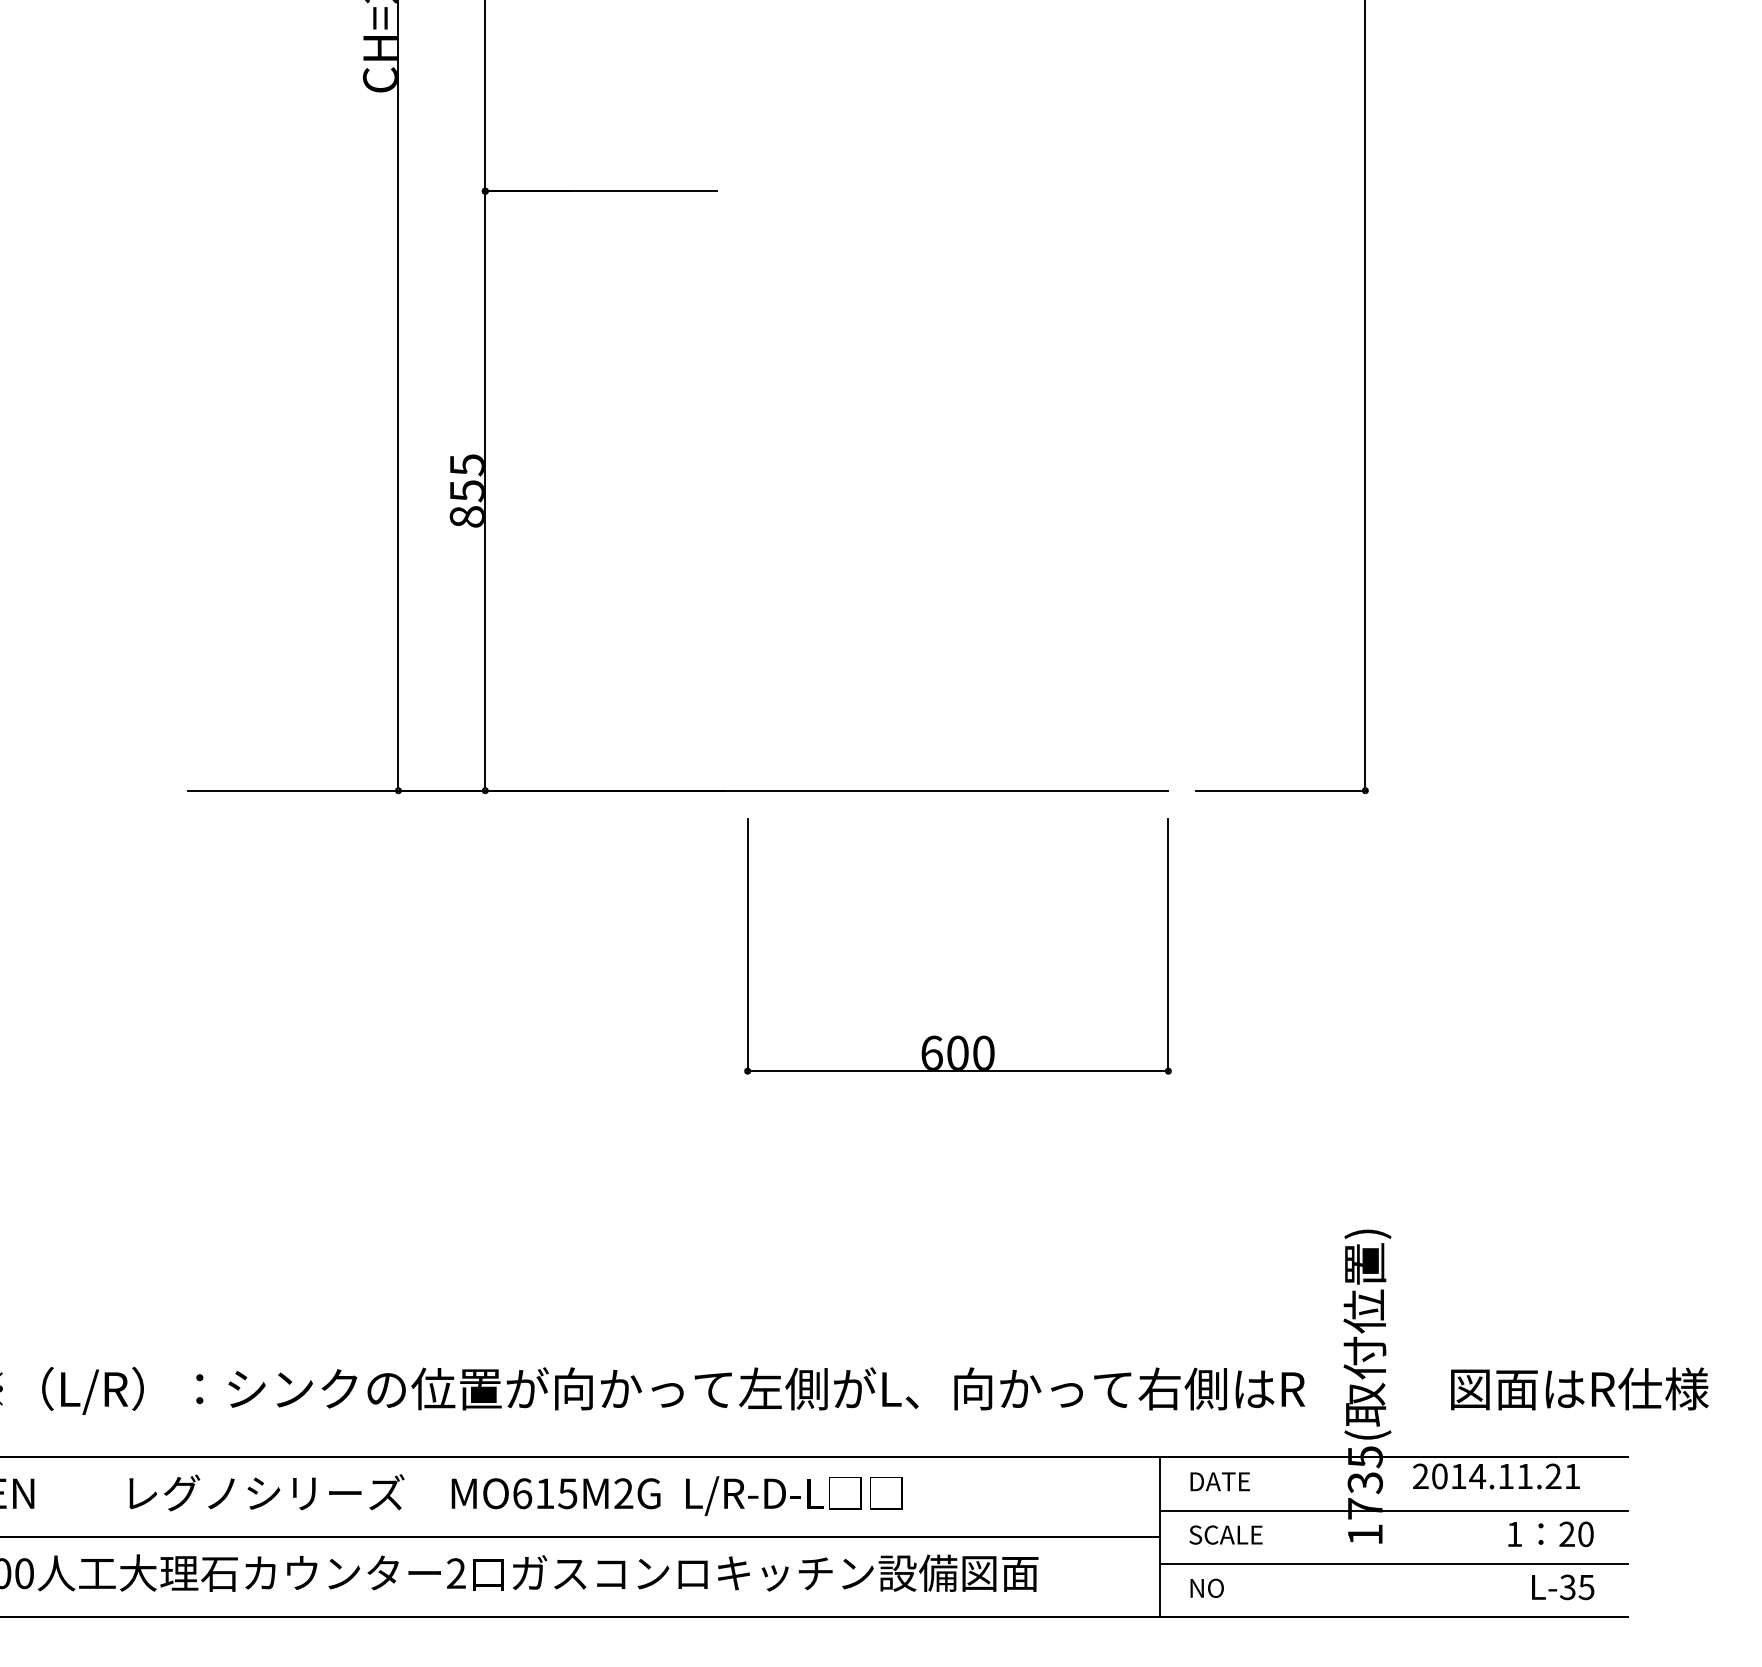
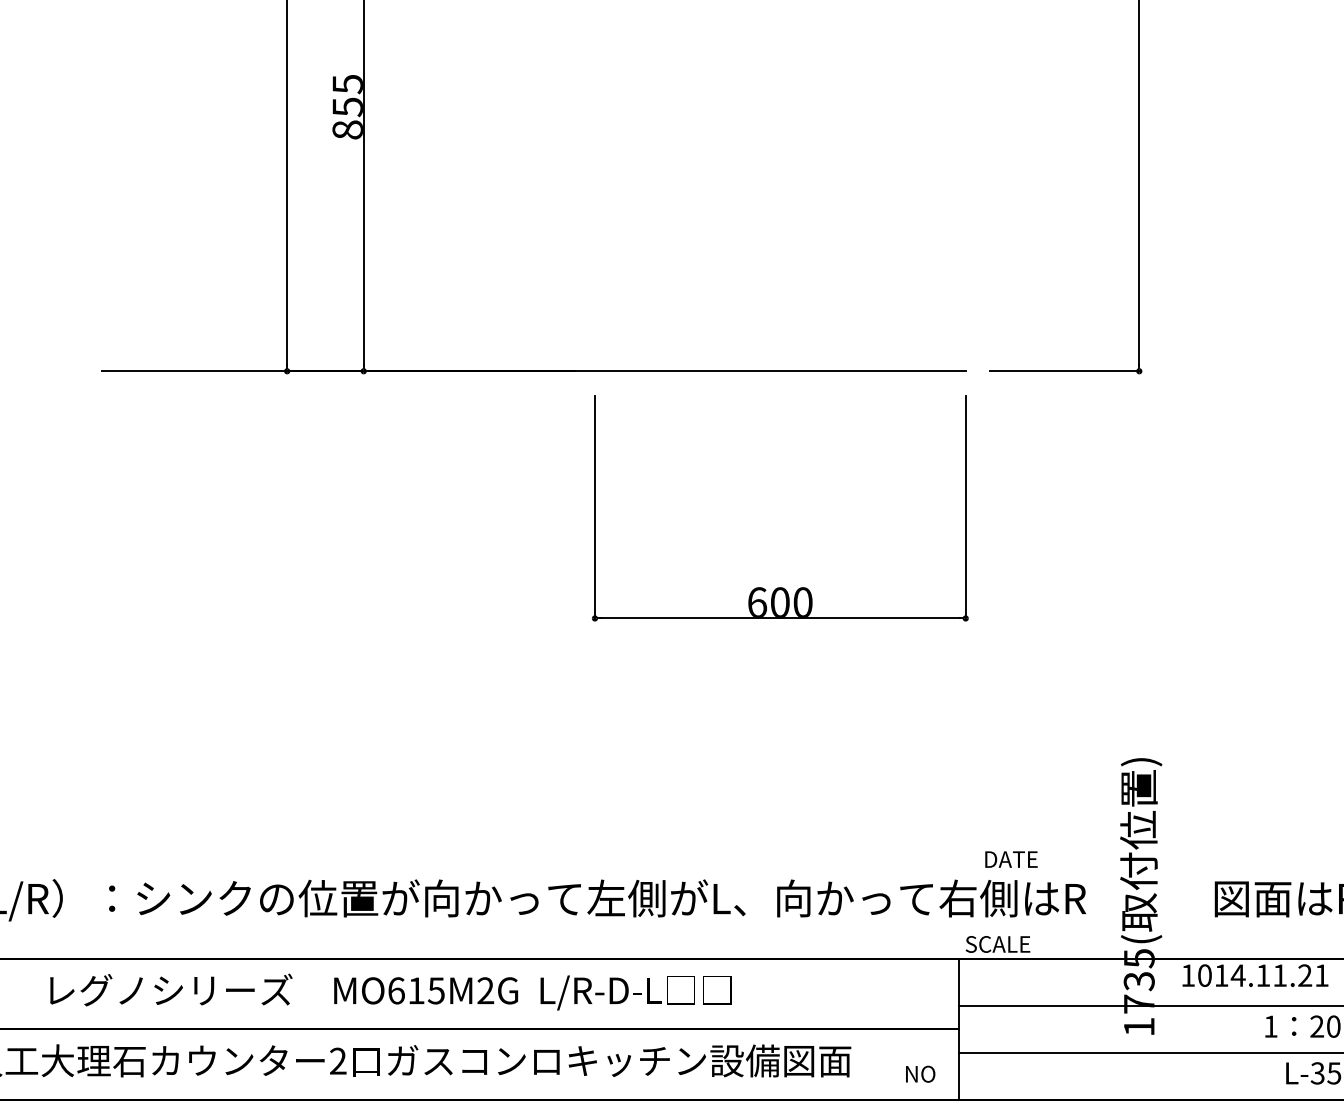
text: (1420, 1475) -> (1187, 974), 2014.11.21 -> 1014.11.21
text: (1219, 1481) -> (1010, 859), moved
text: (1225, 1534) -> (997, 943), moved
text: (1206, 1587) -> (919, 1073), moved

